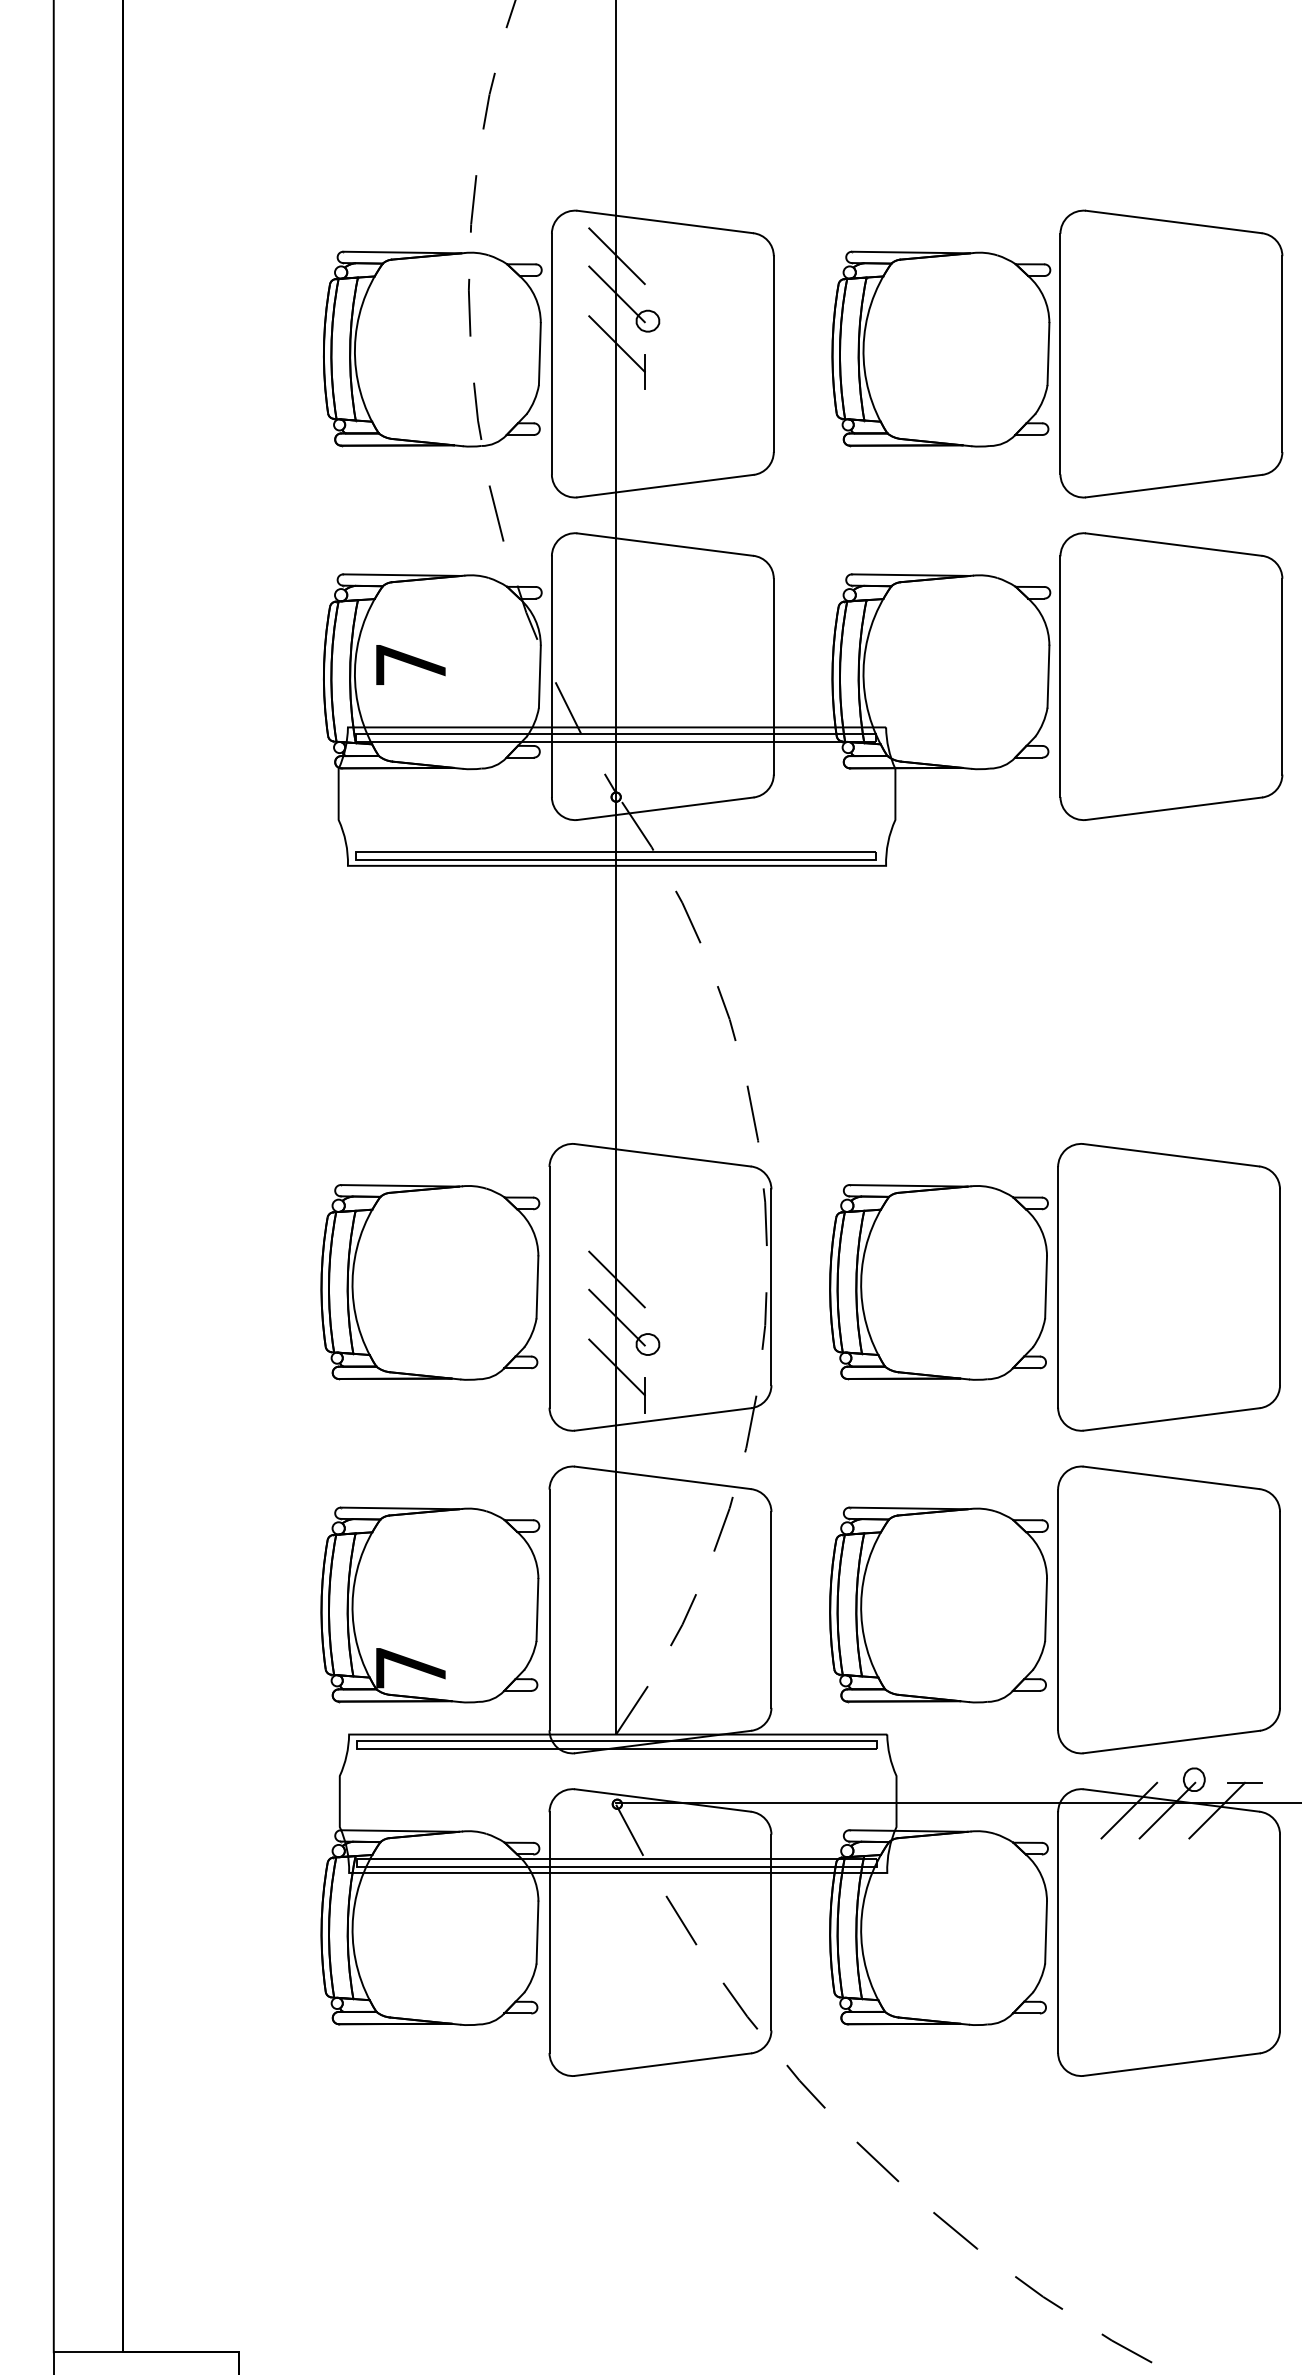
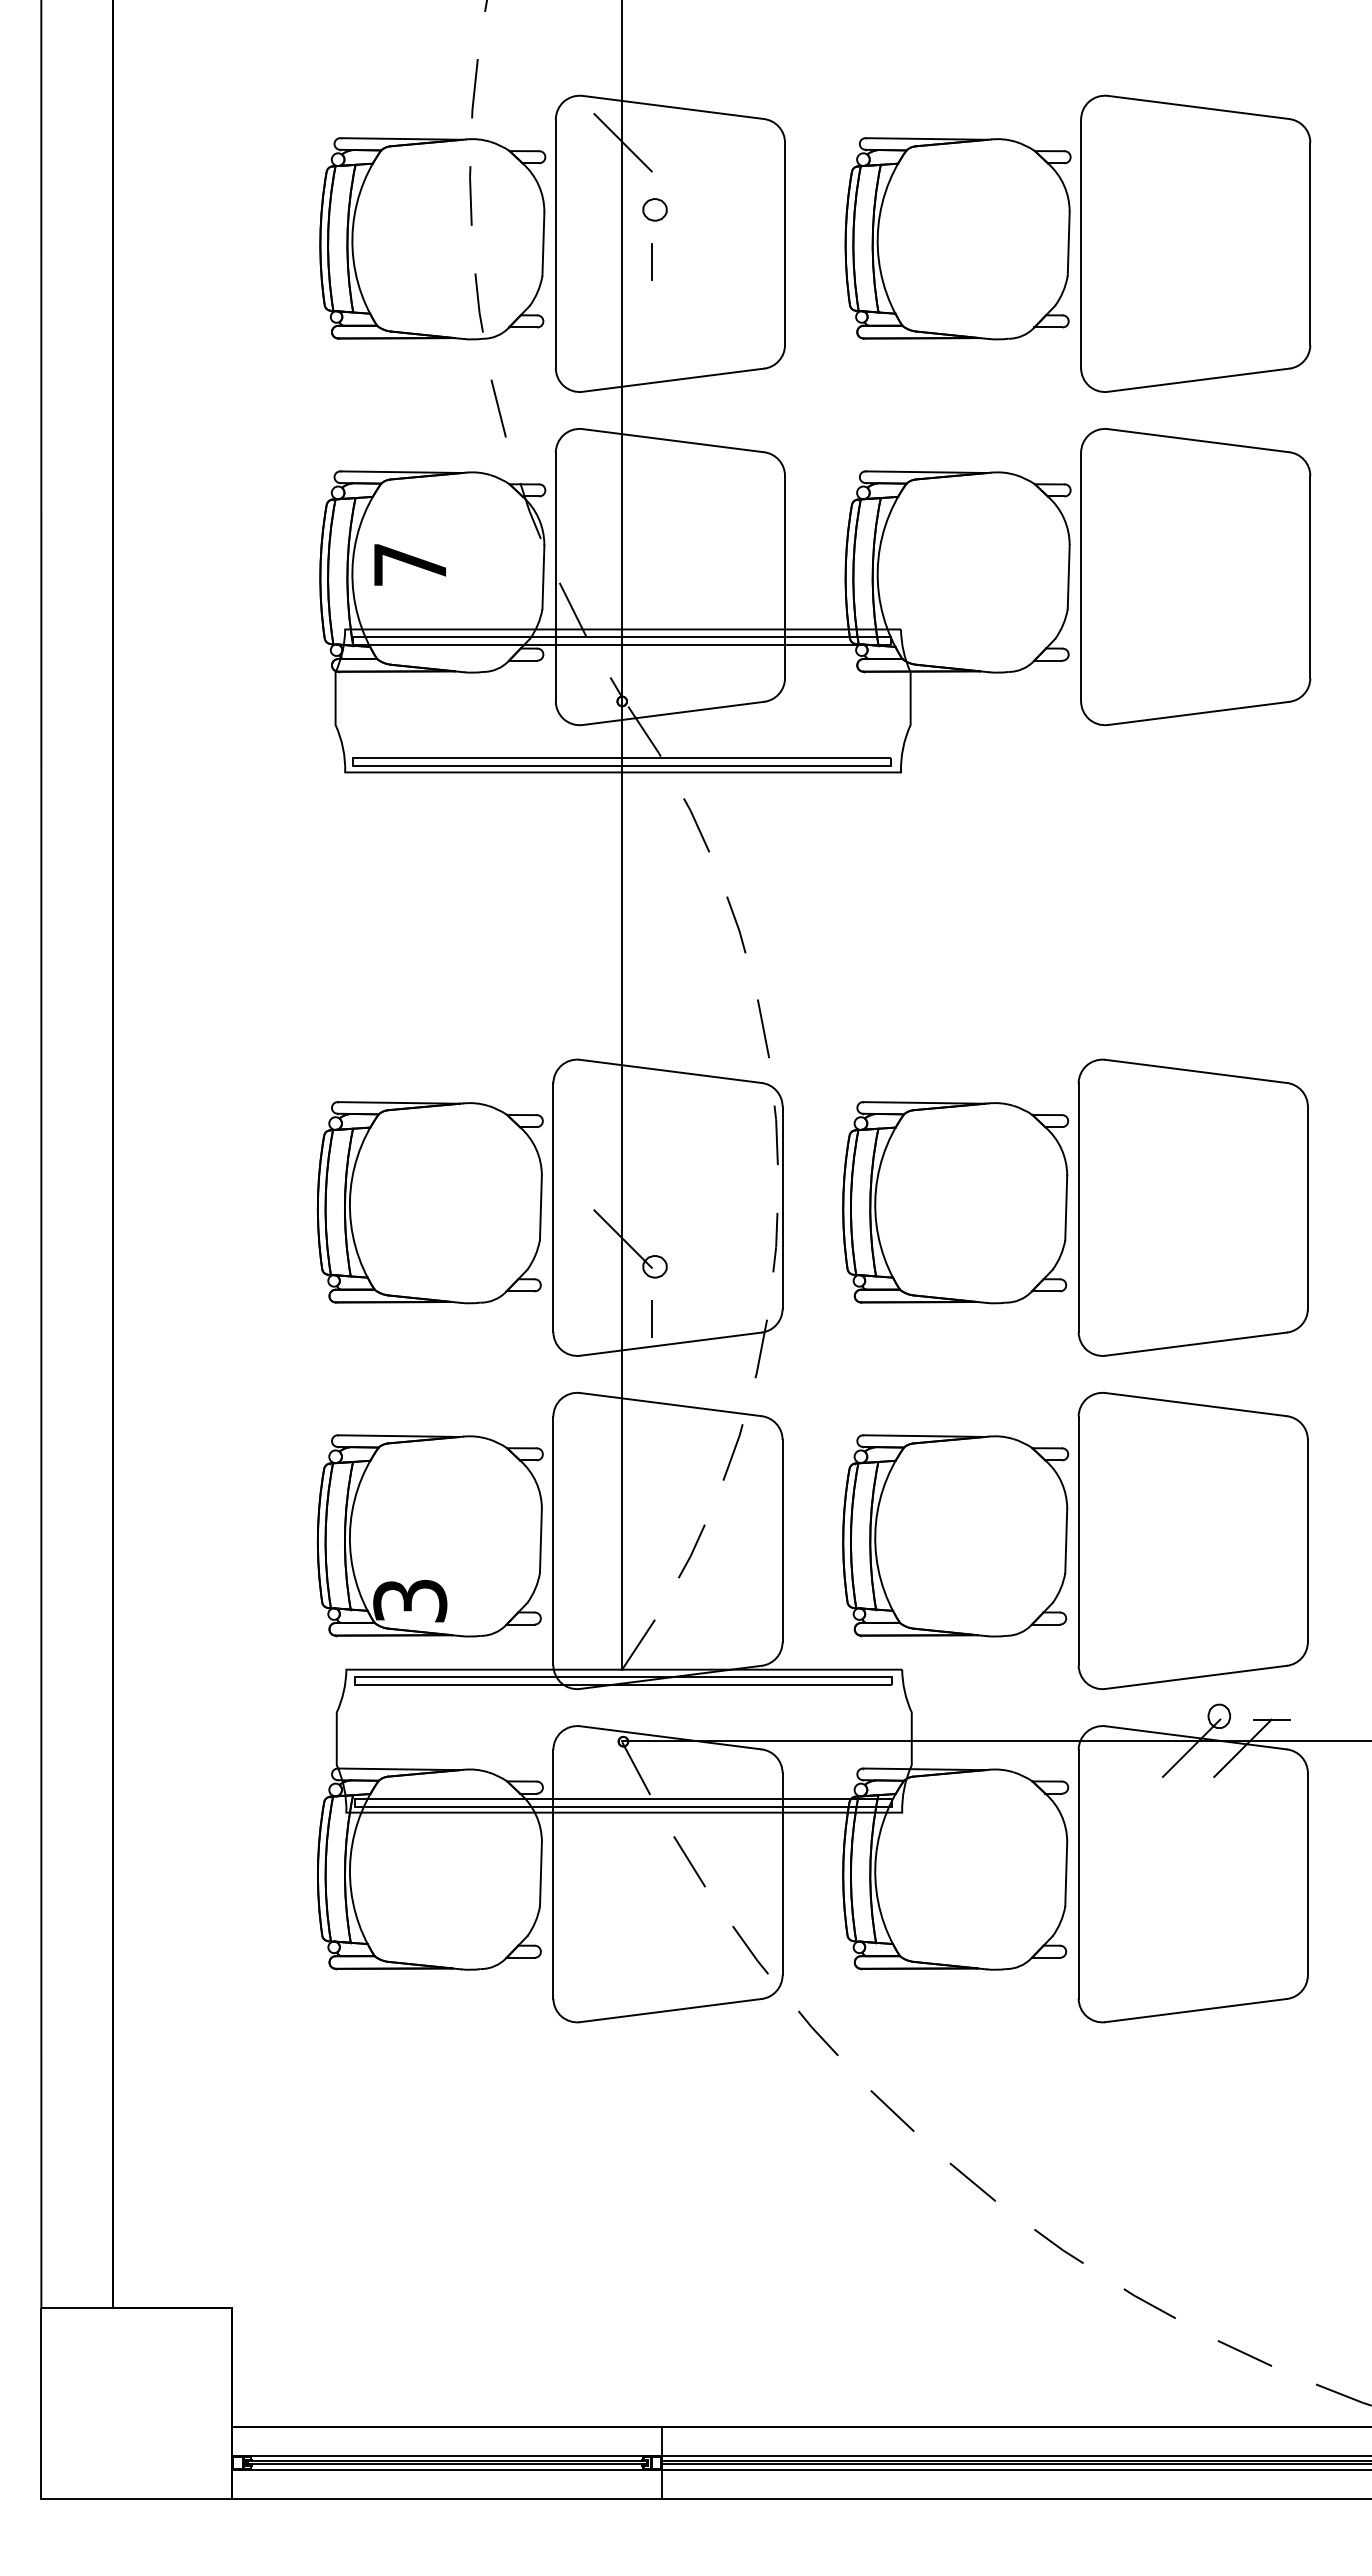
line: (616, 293) -> (622, 181), removed
line: (616, 344) -> (622, 233), removed
line: (616, 1279) -> (622, 1199), removed
line: (616, 1367) -> (622, 1290), removed
text: (411, 1667) -> (410, 1600), 7 -> 3
line: (1128, 1809) -> (1151, 1747), removed

